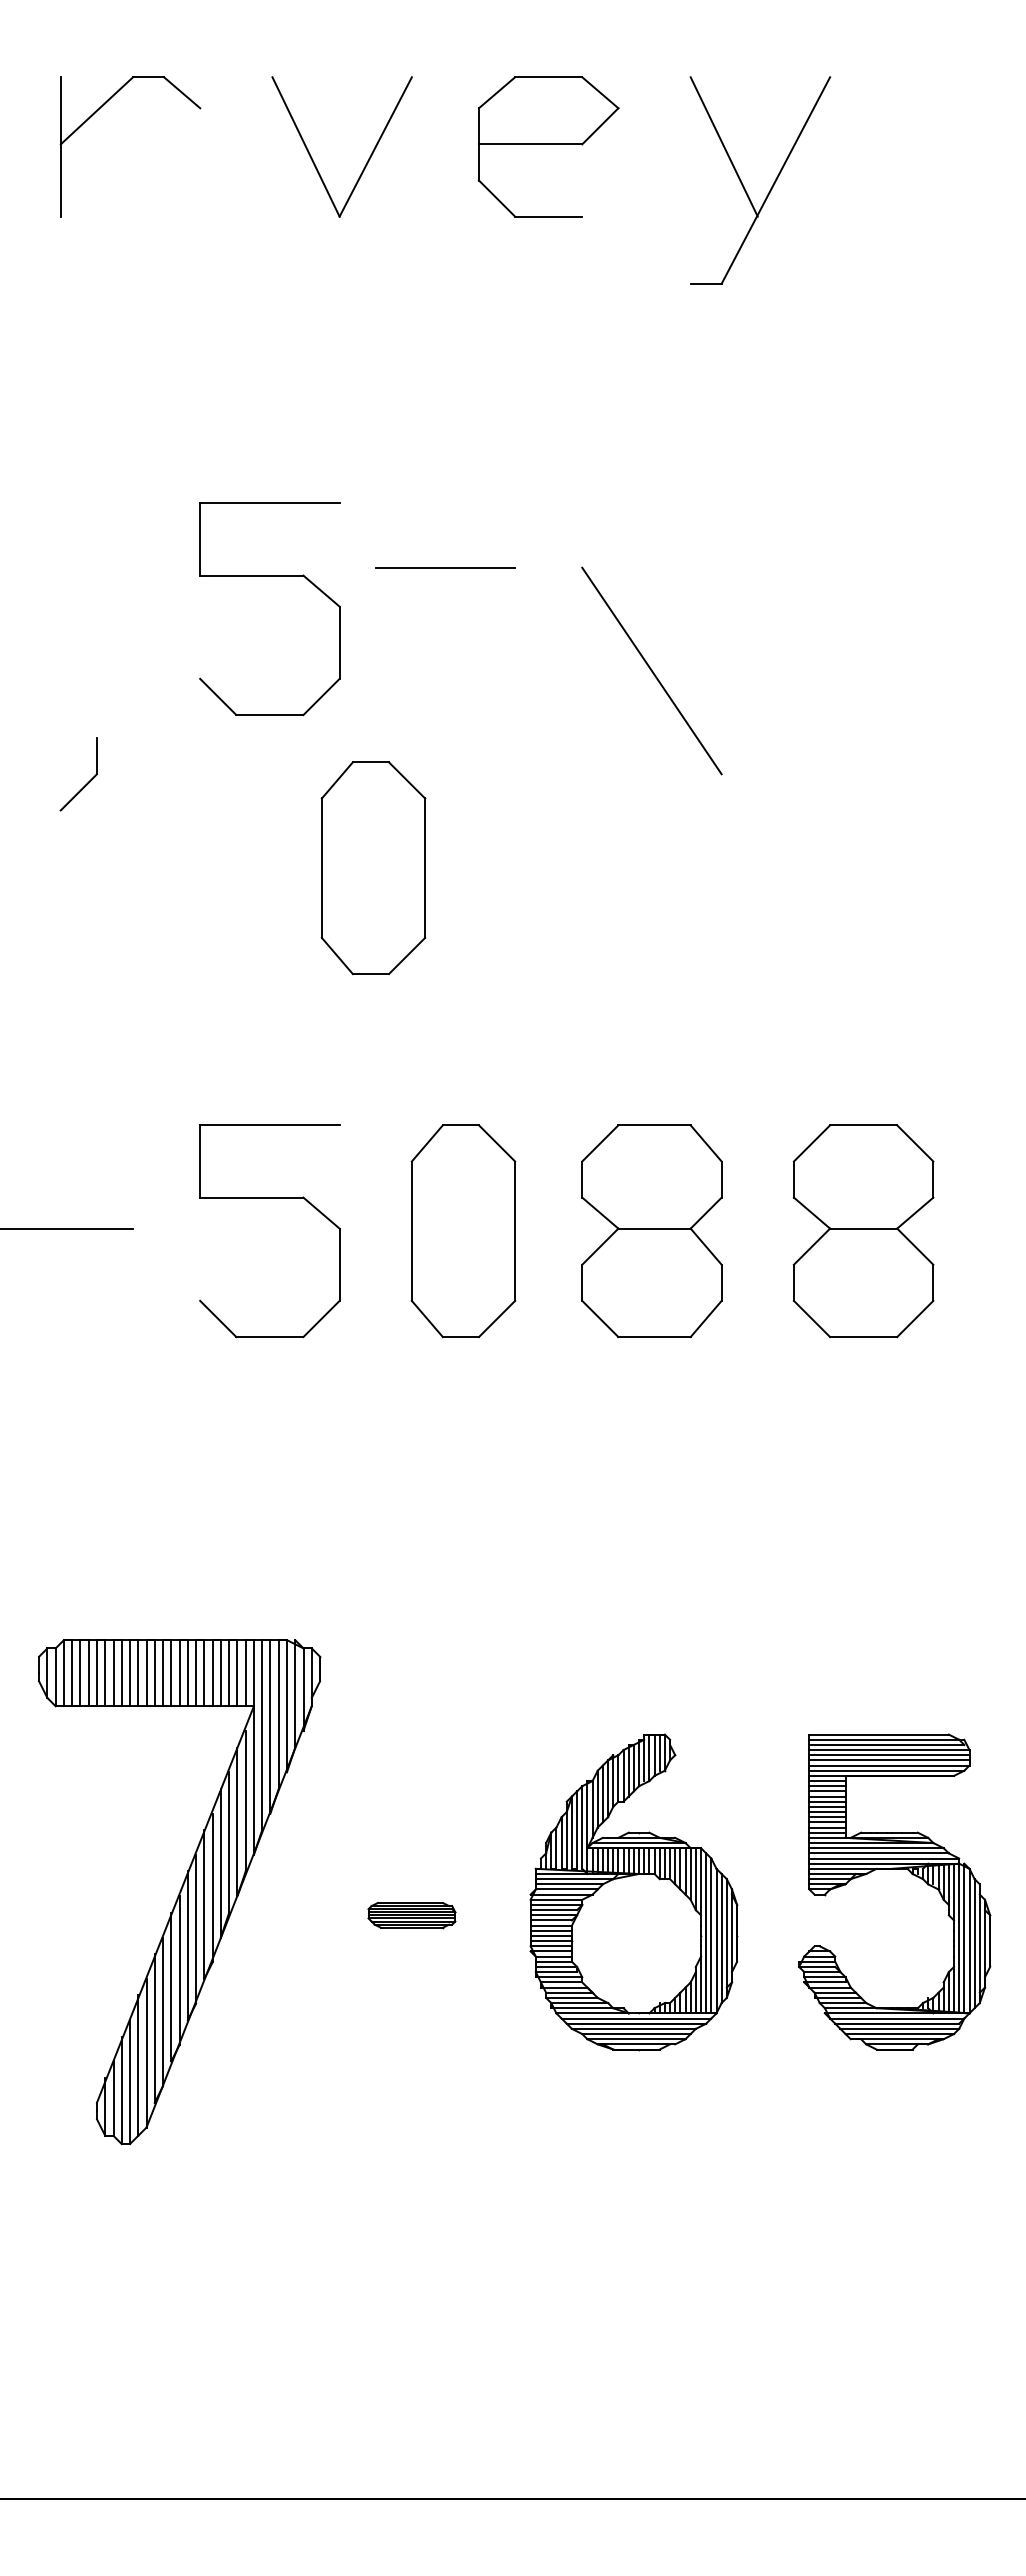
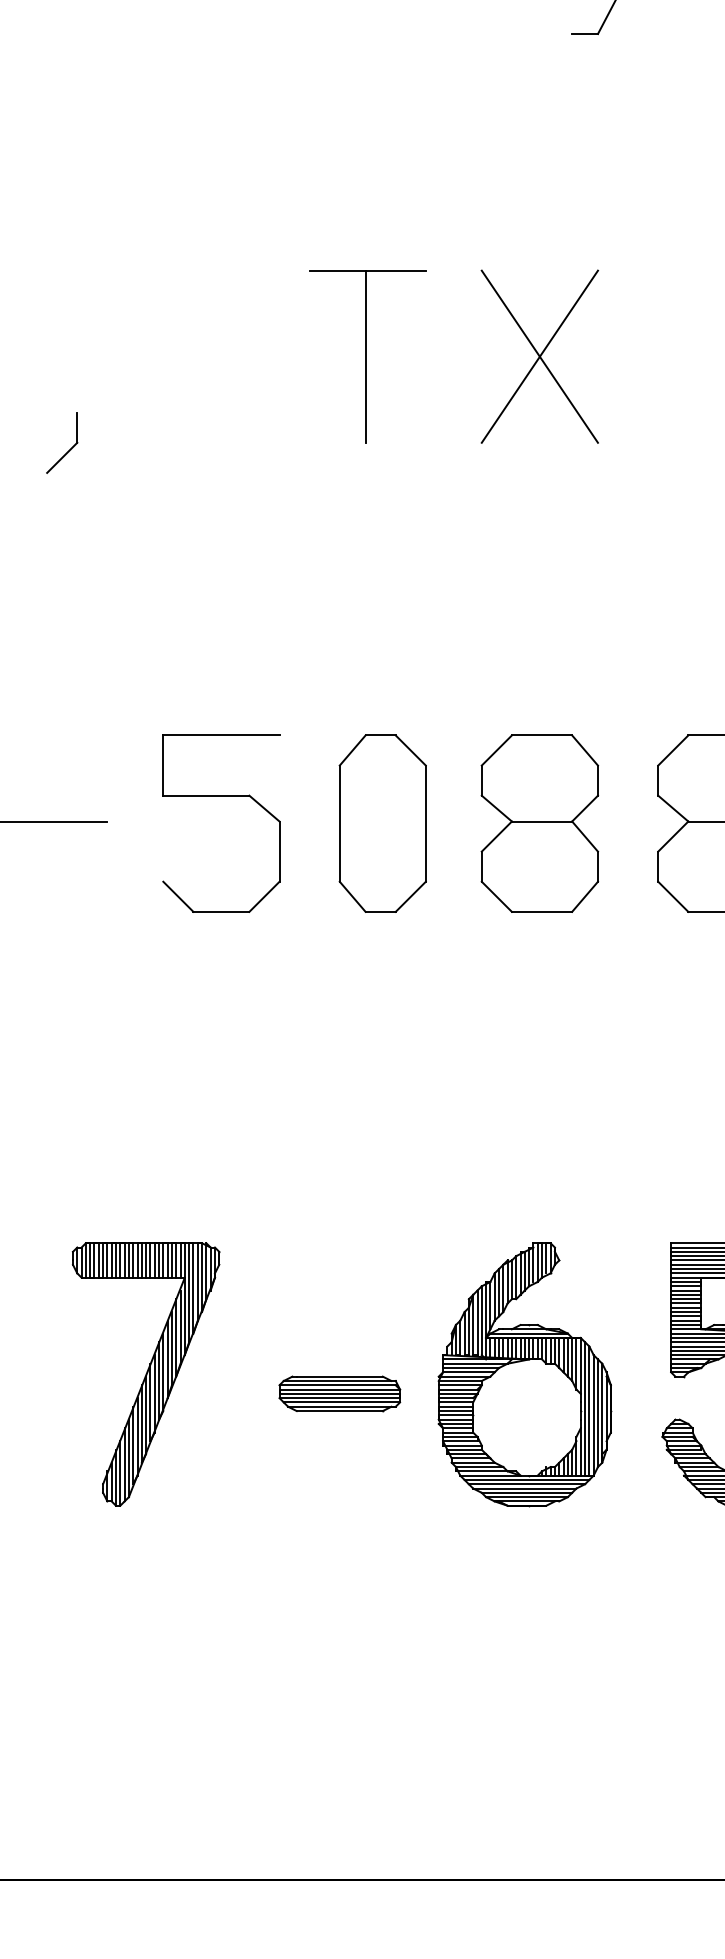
part: (269, 576) -> (221, 277), removed
line: (442, 670) -> (365, 356), added
line: (651, 670) -> (539, 356), added
part: (373, 868) -> (307, 521), removed
part: (179, 1891) -> (146, 1374), size x0.62
part: (411, 1915) -> (339, 1394), size x1.67

